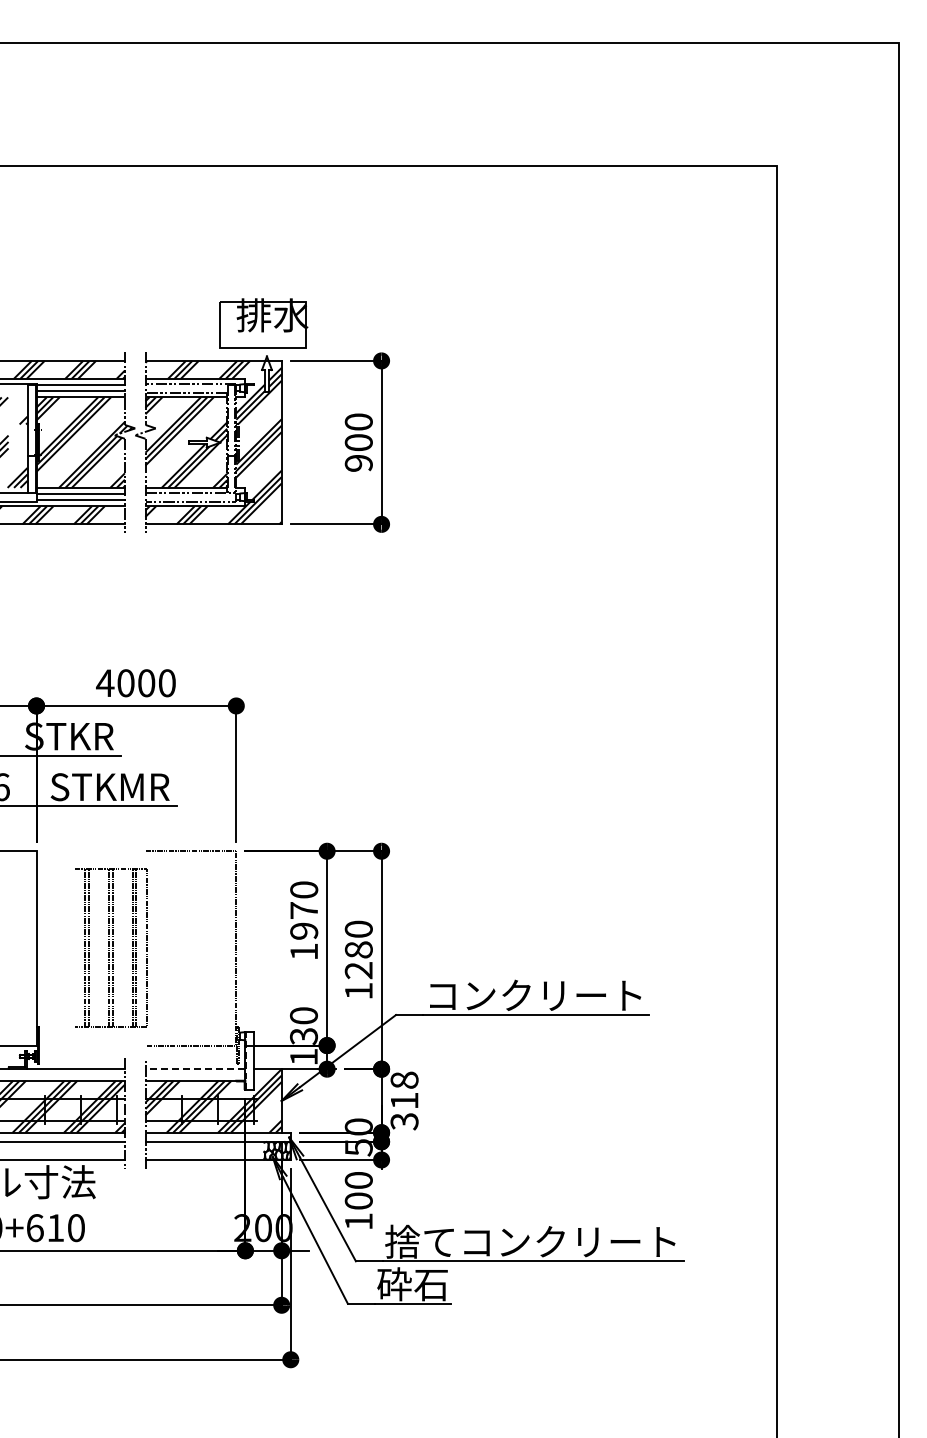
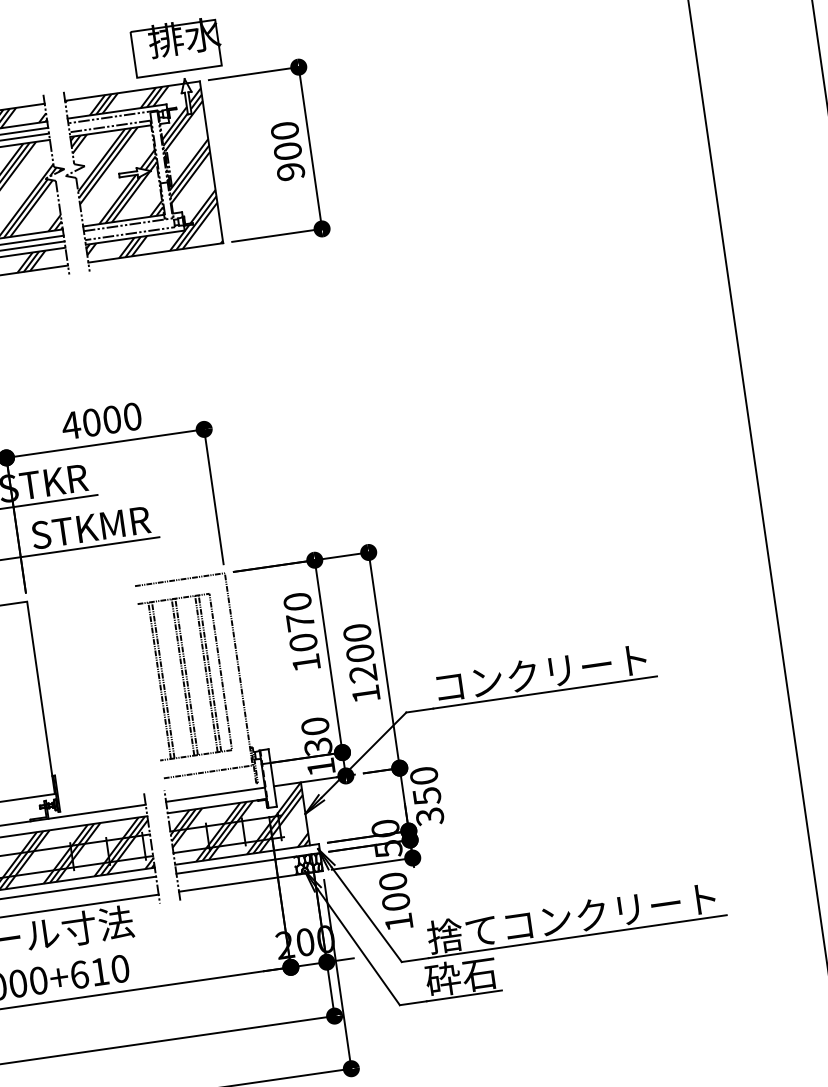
text: (304, 930) -> (303, 641), 1970 -> 1070
part: (111, 947) -> (185, 676), moved
text: (358, 949) -> (359, 653), 1280 -> 1200
line: (195, 1069) -> (215, 795), dashed -> solid
text: (404, 1090) -> (425, 786), 318 -> 350

